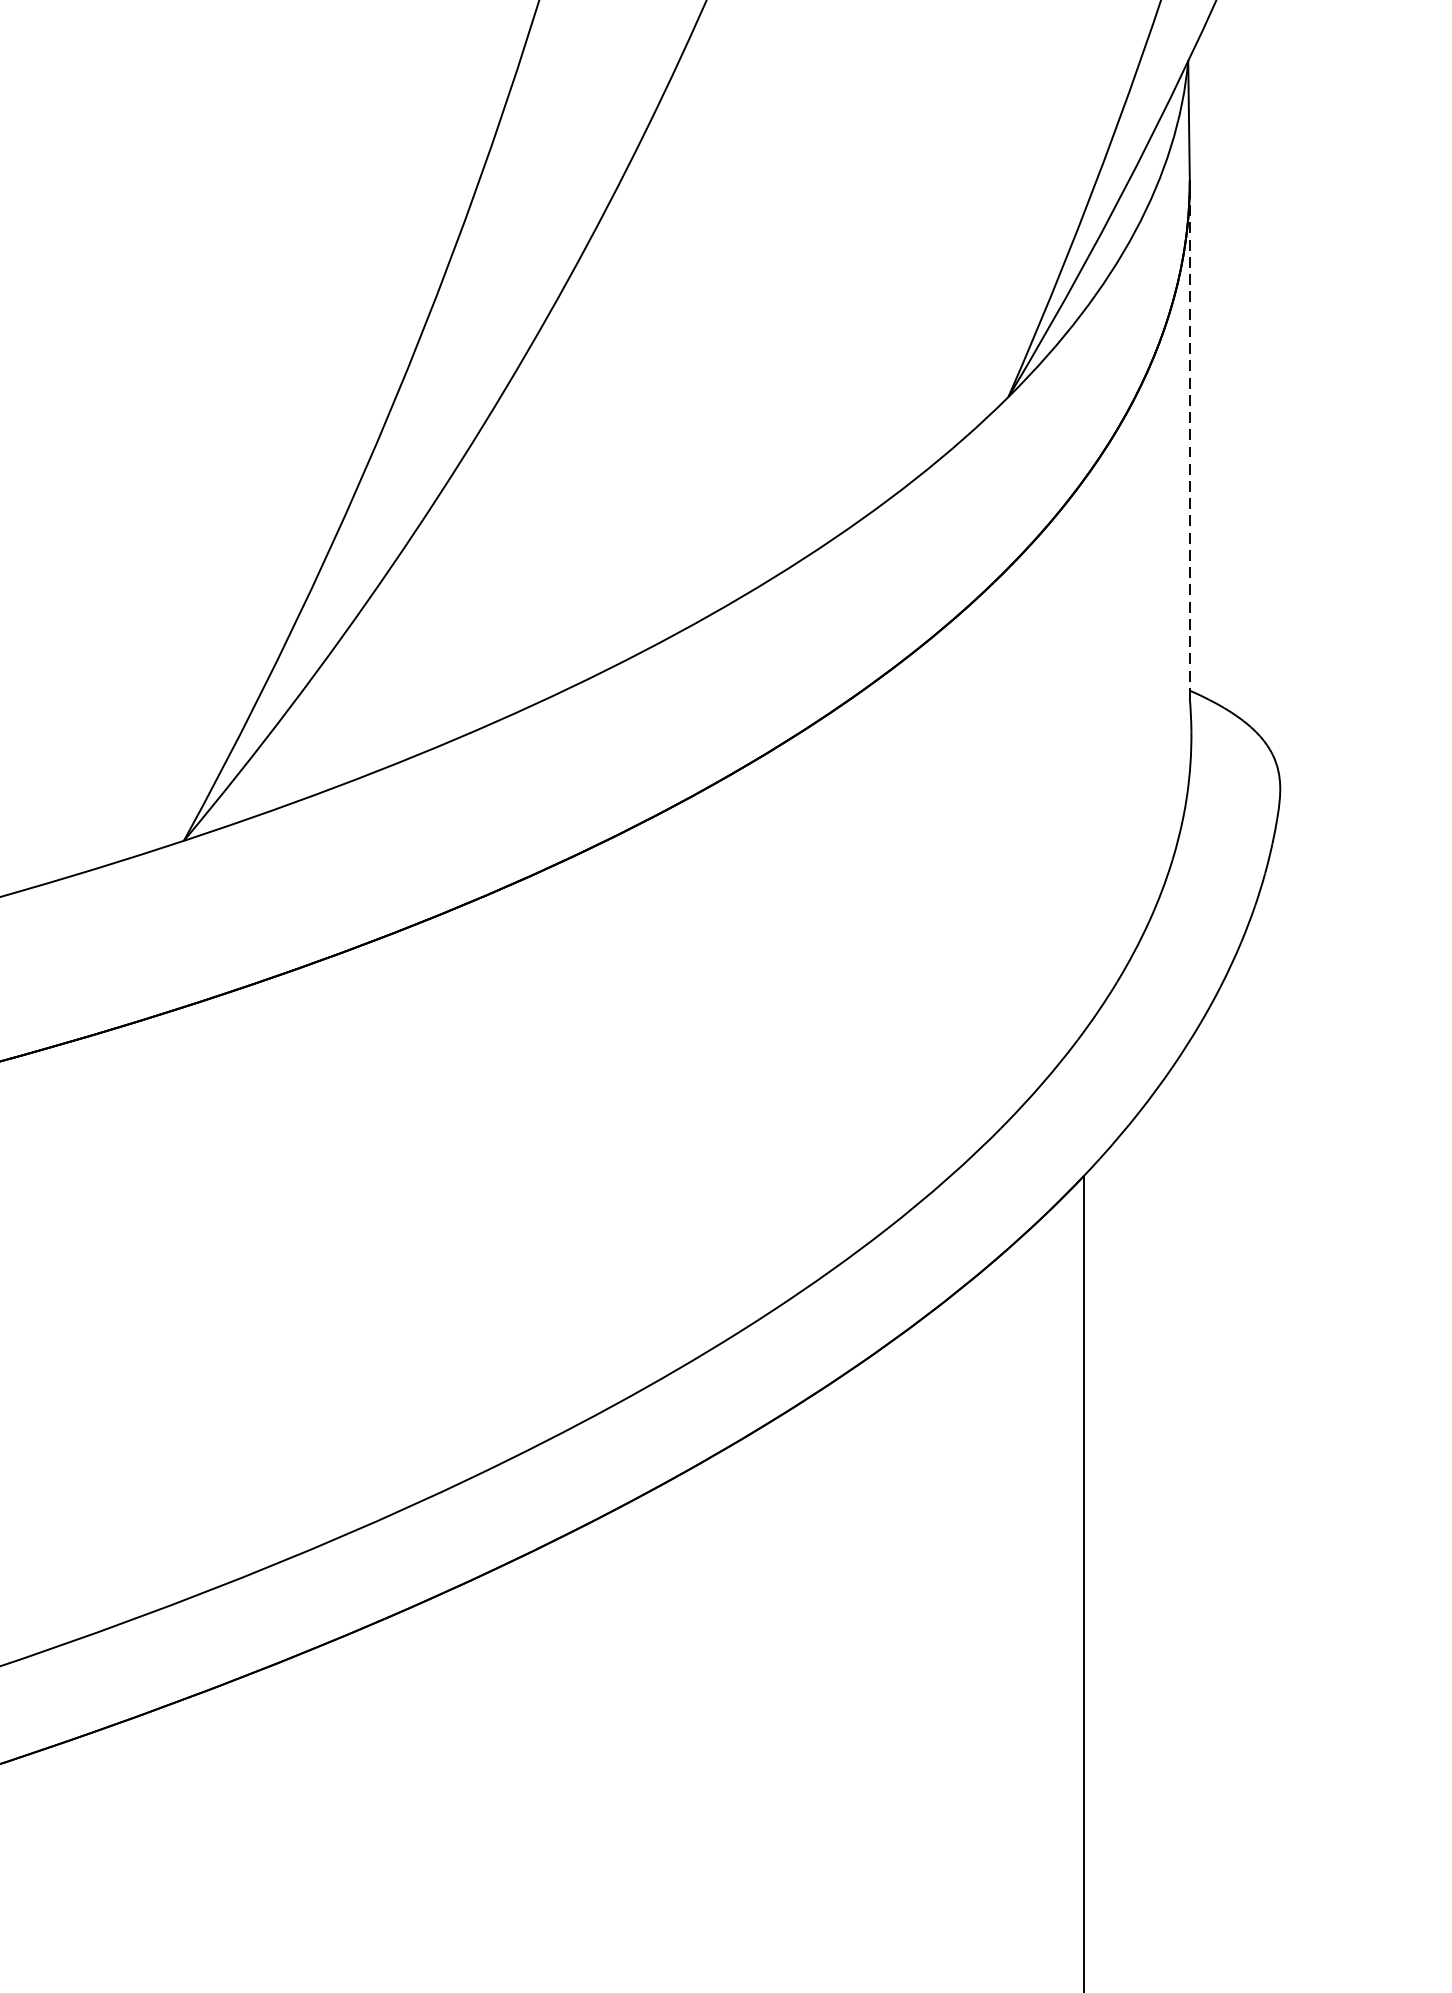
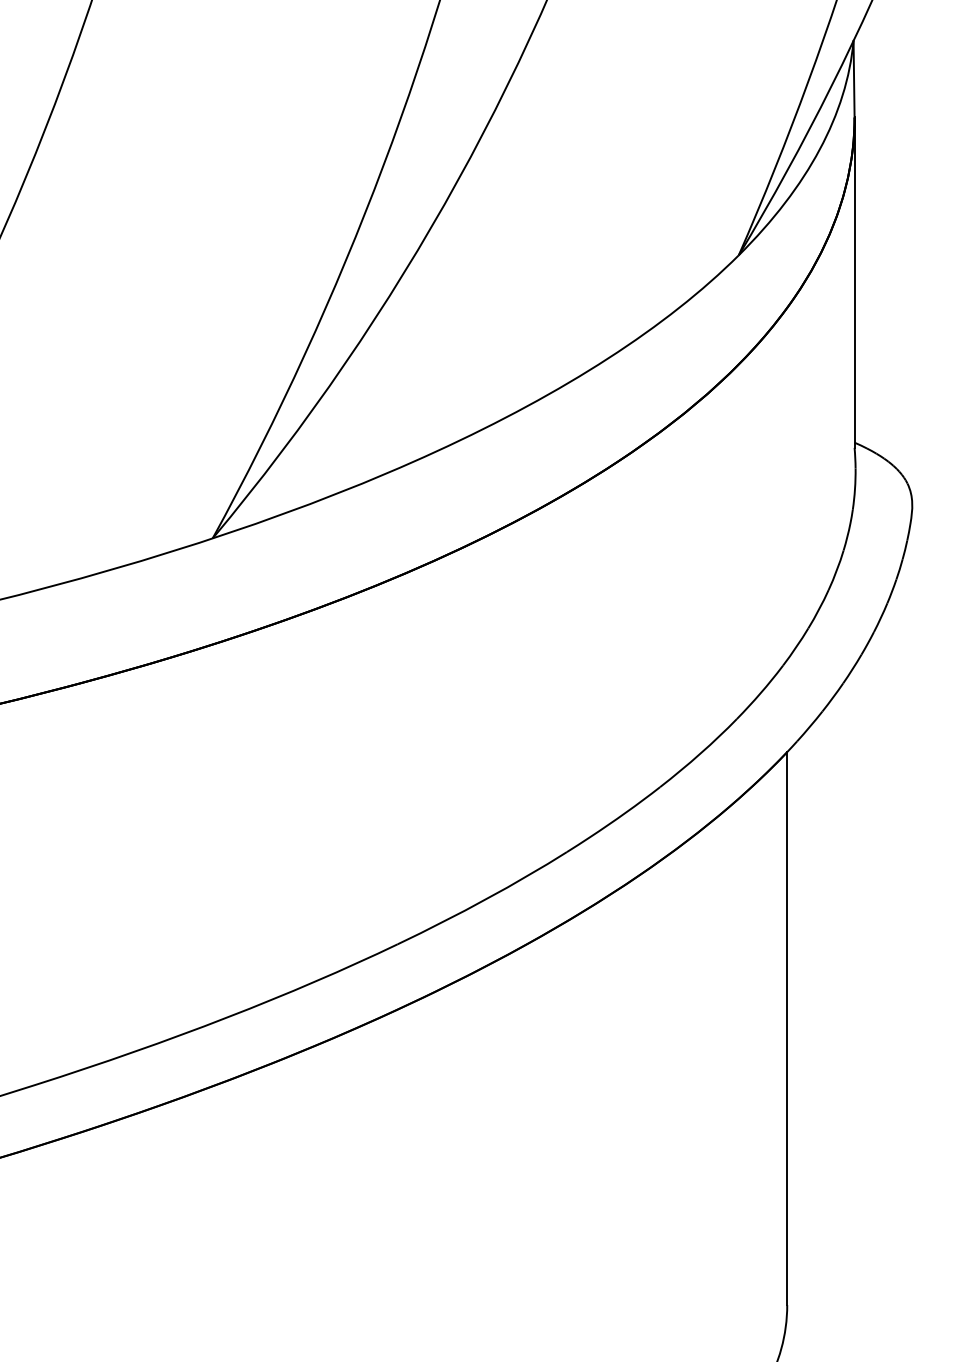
line: (1189, 439) -> (854, 282), dashed -> solid

